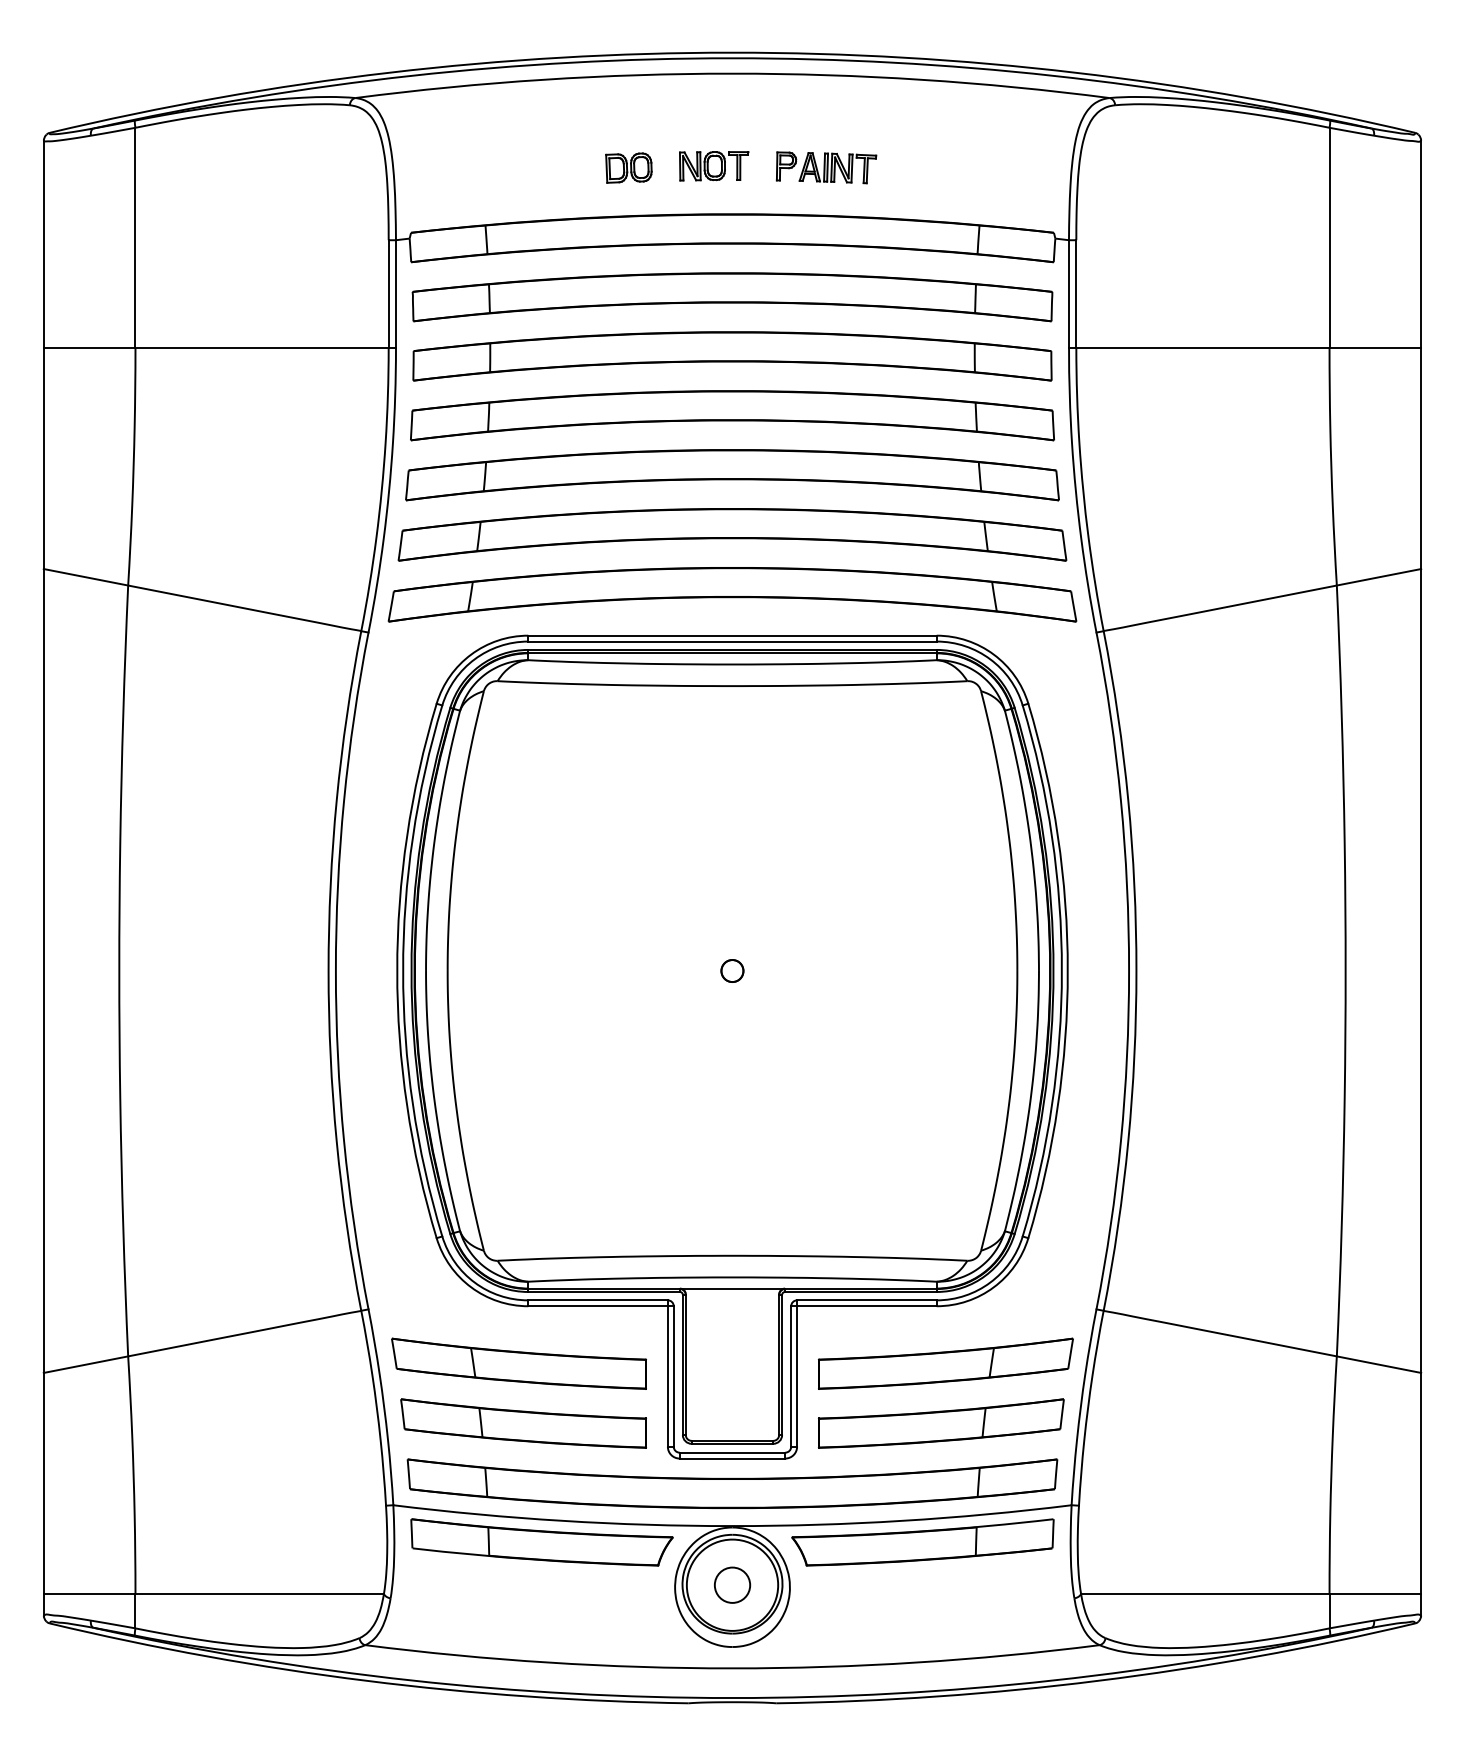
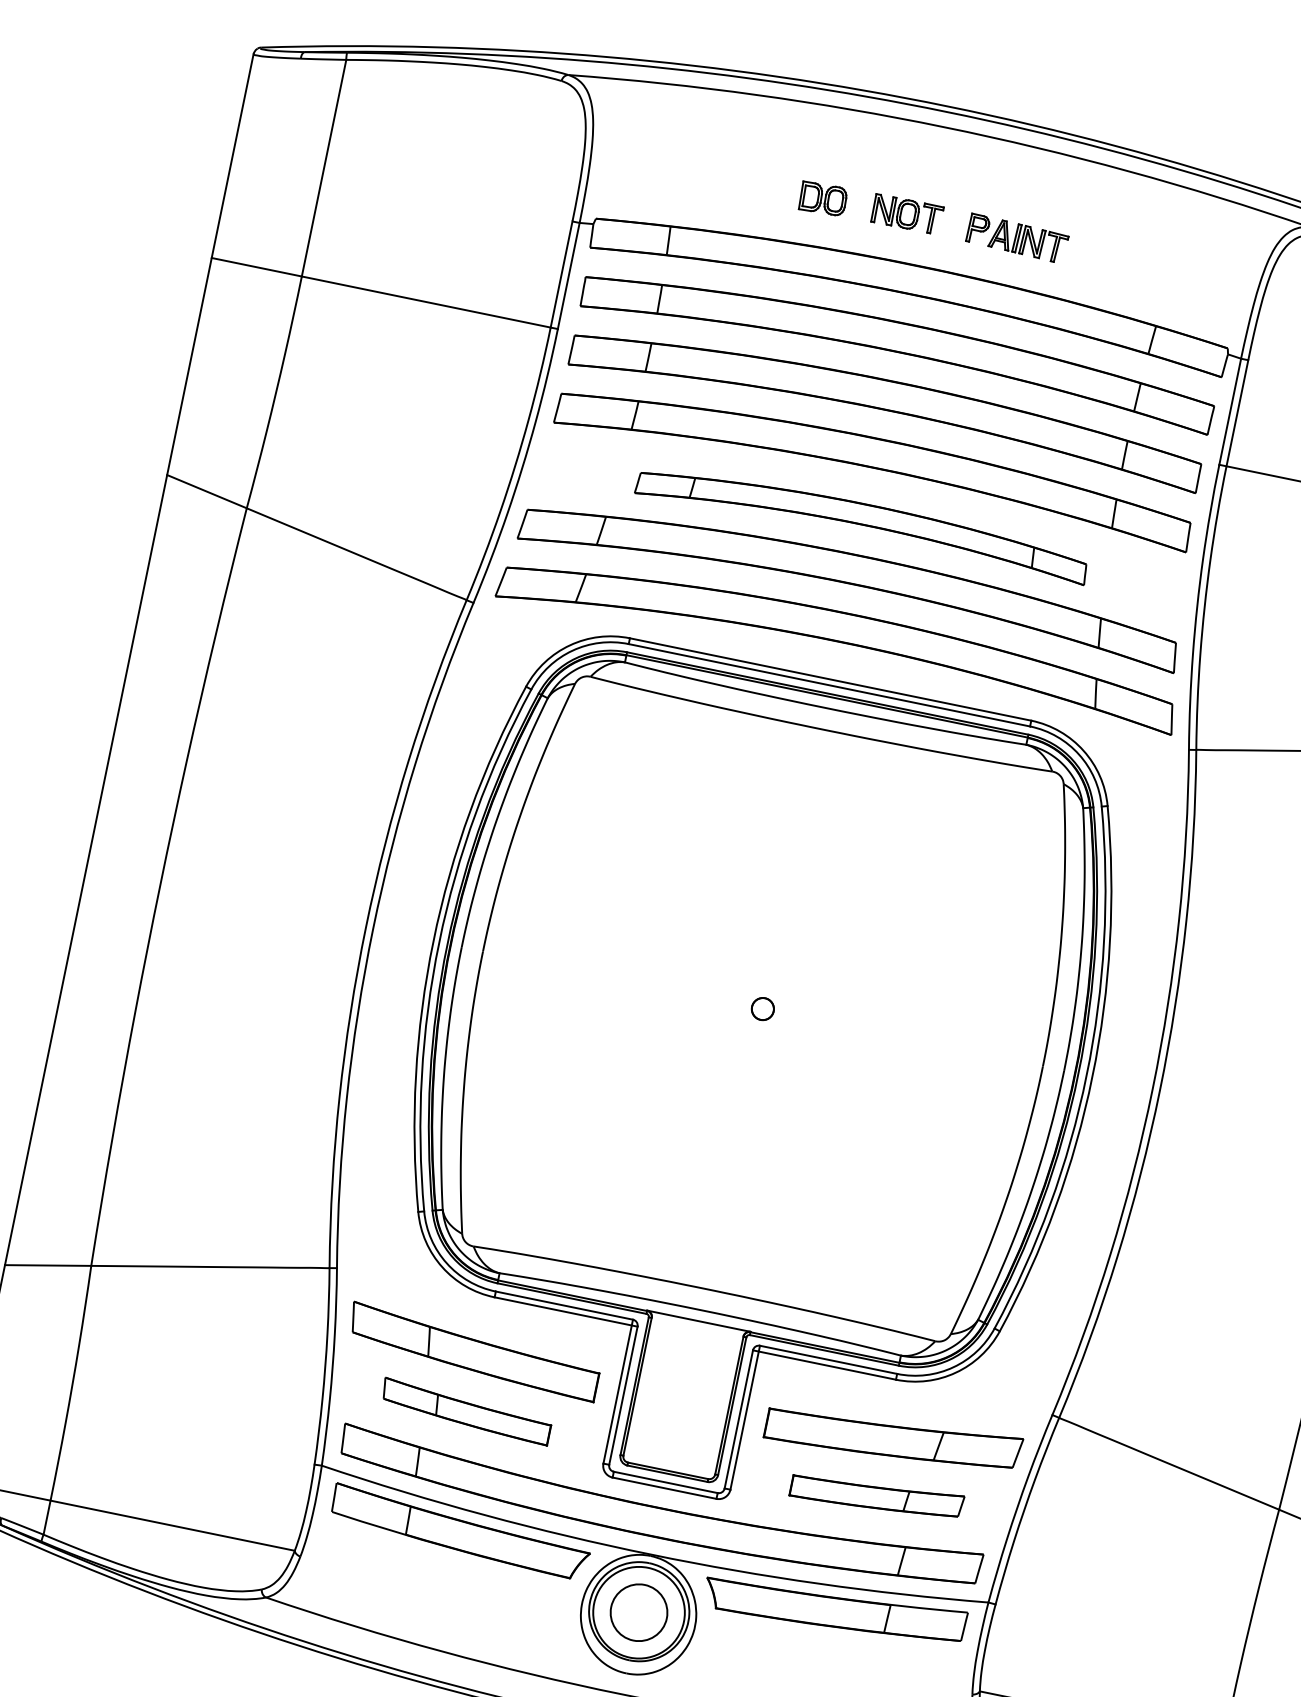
part: (732, 475) -> (862, 522), size x0.7
part: (523, 1423) -> (466, 1411), size x0.7
part: (941, 1423) -> (877, 1495), size x0.7
circle: (732, 1584) -> (639, 1611), size x1.6

